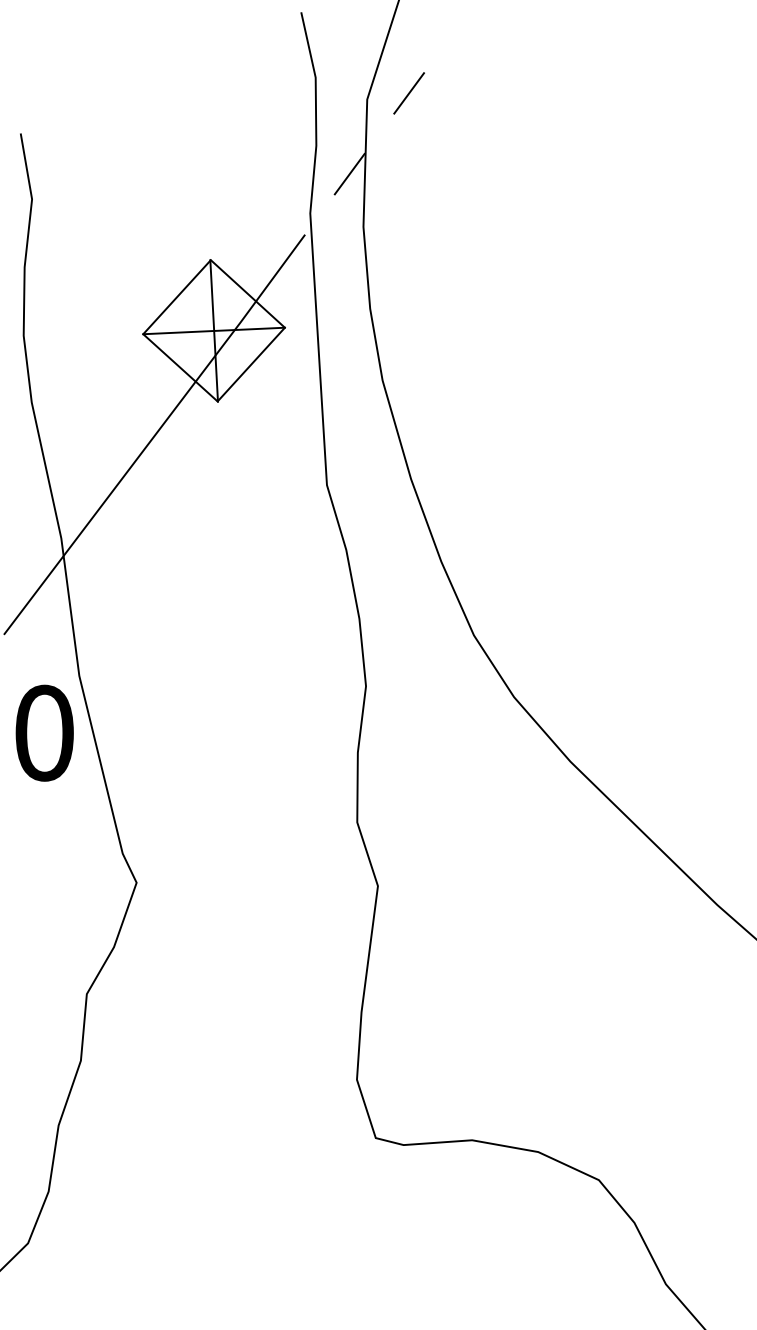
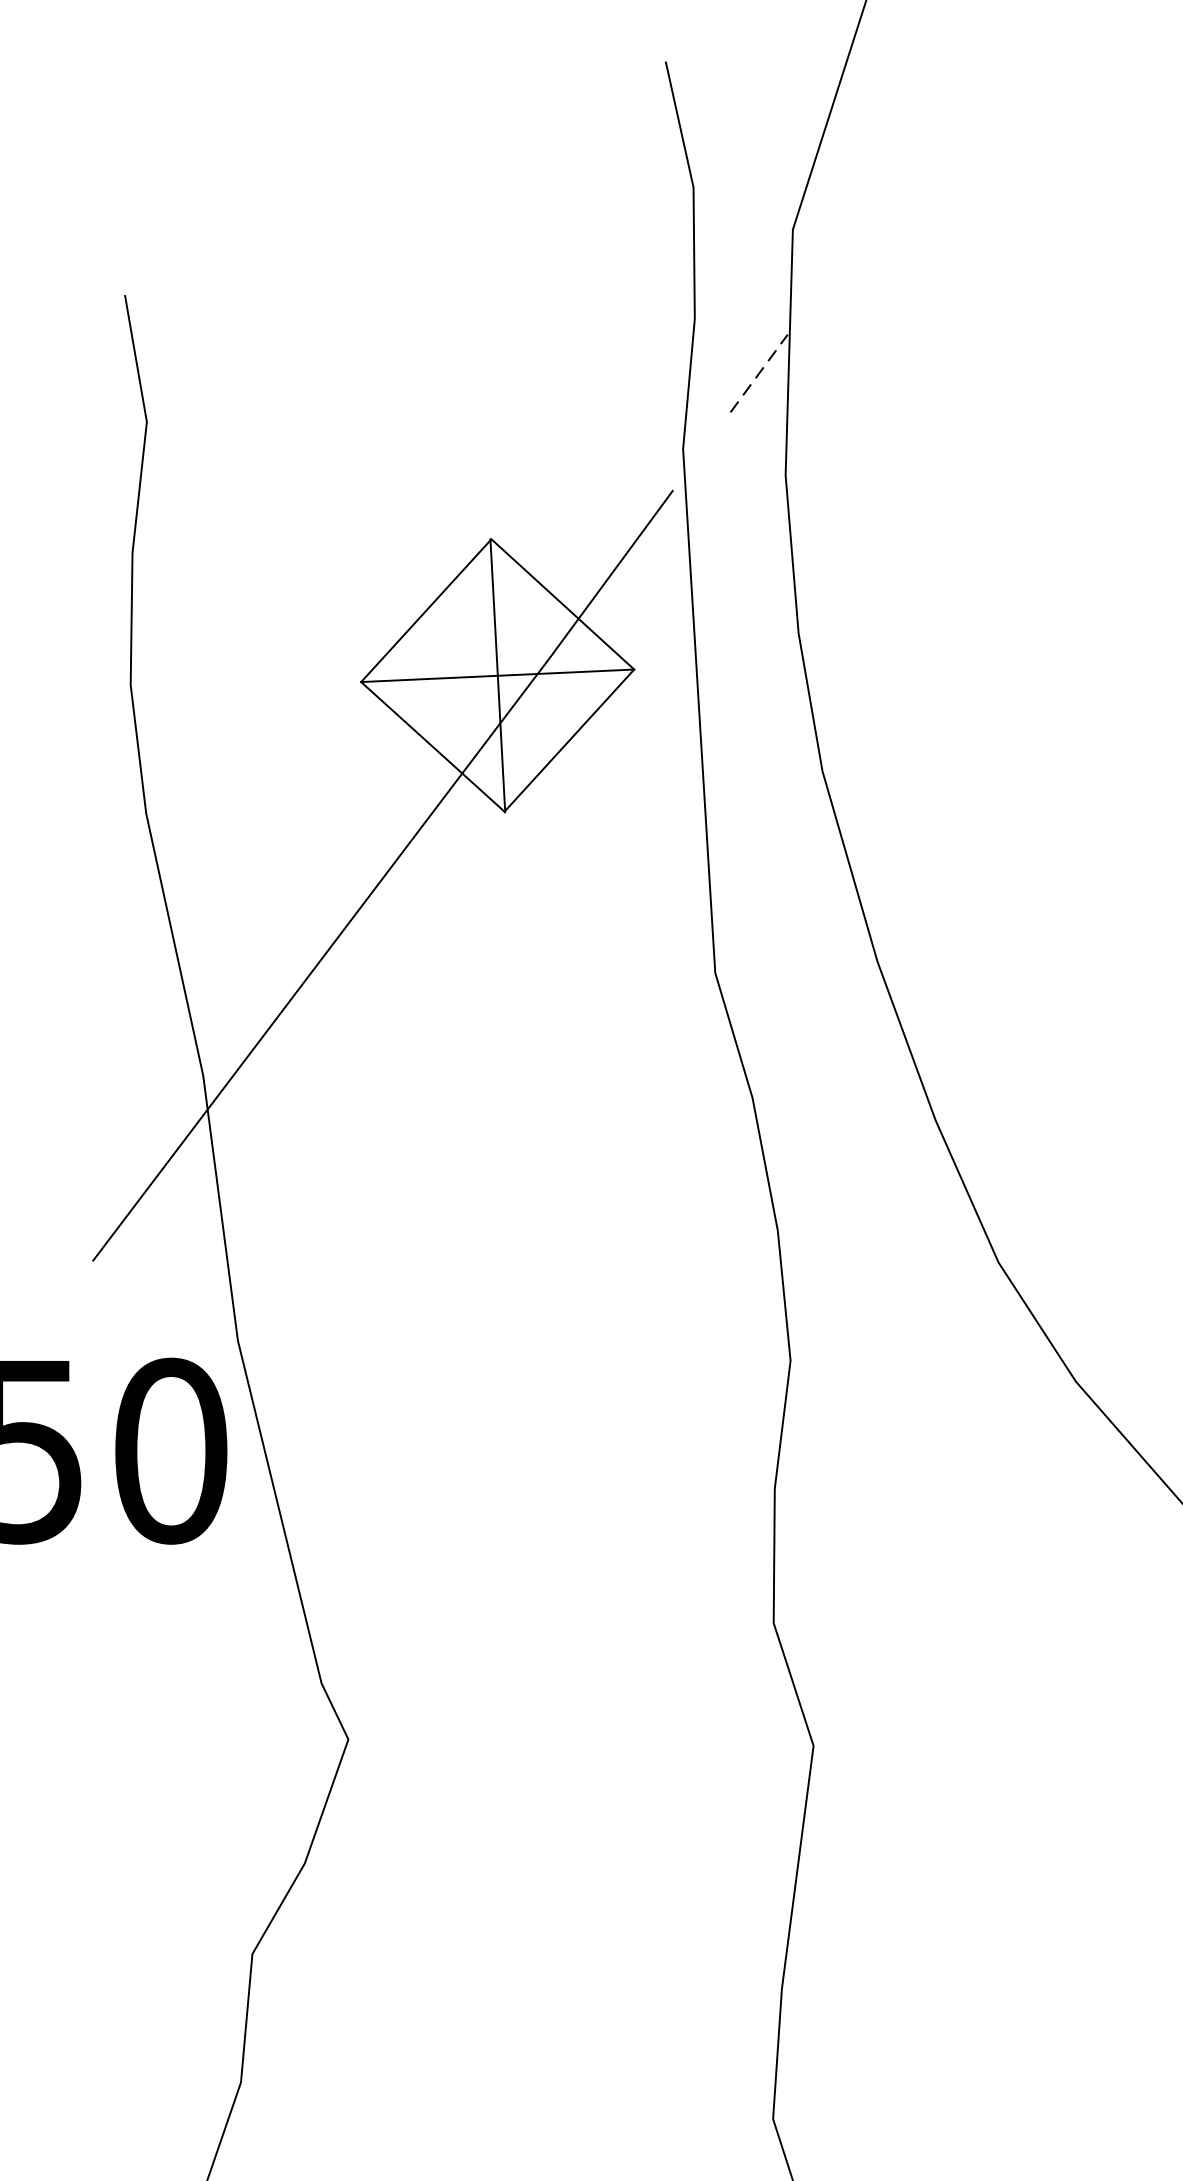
line: (408, 93) -> (872, 218), removed
line: (350, 173) -> (760, 372), solid -> dashed

